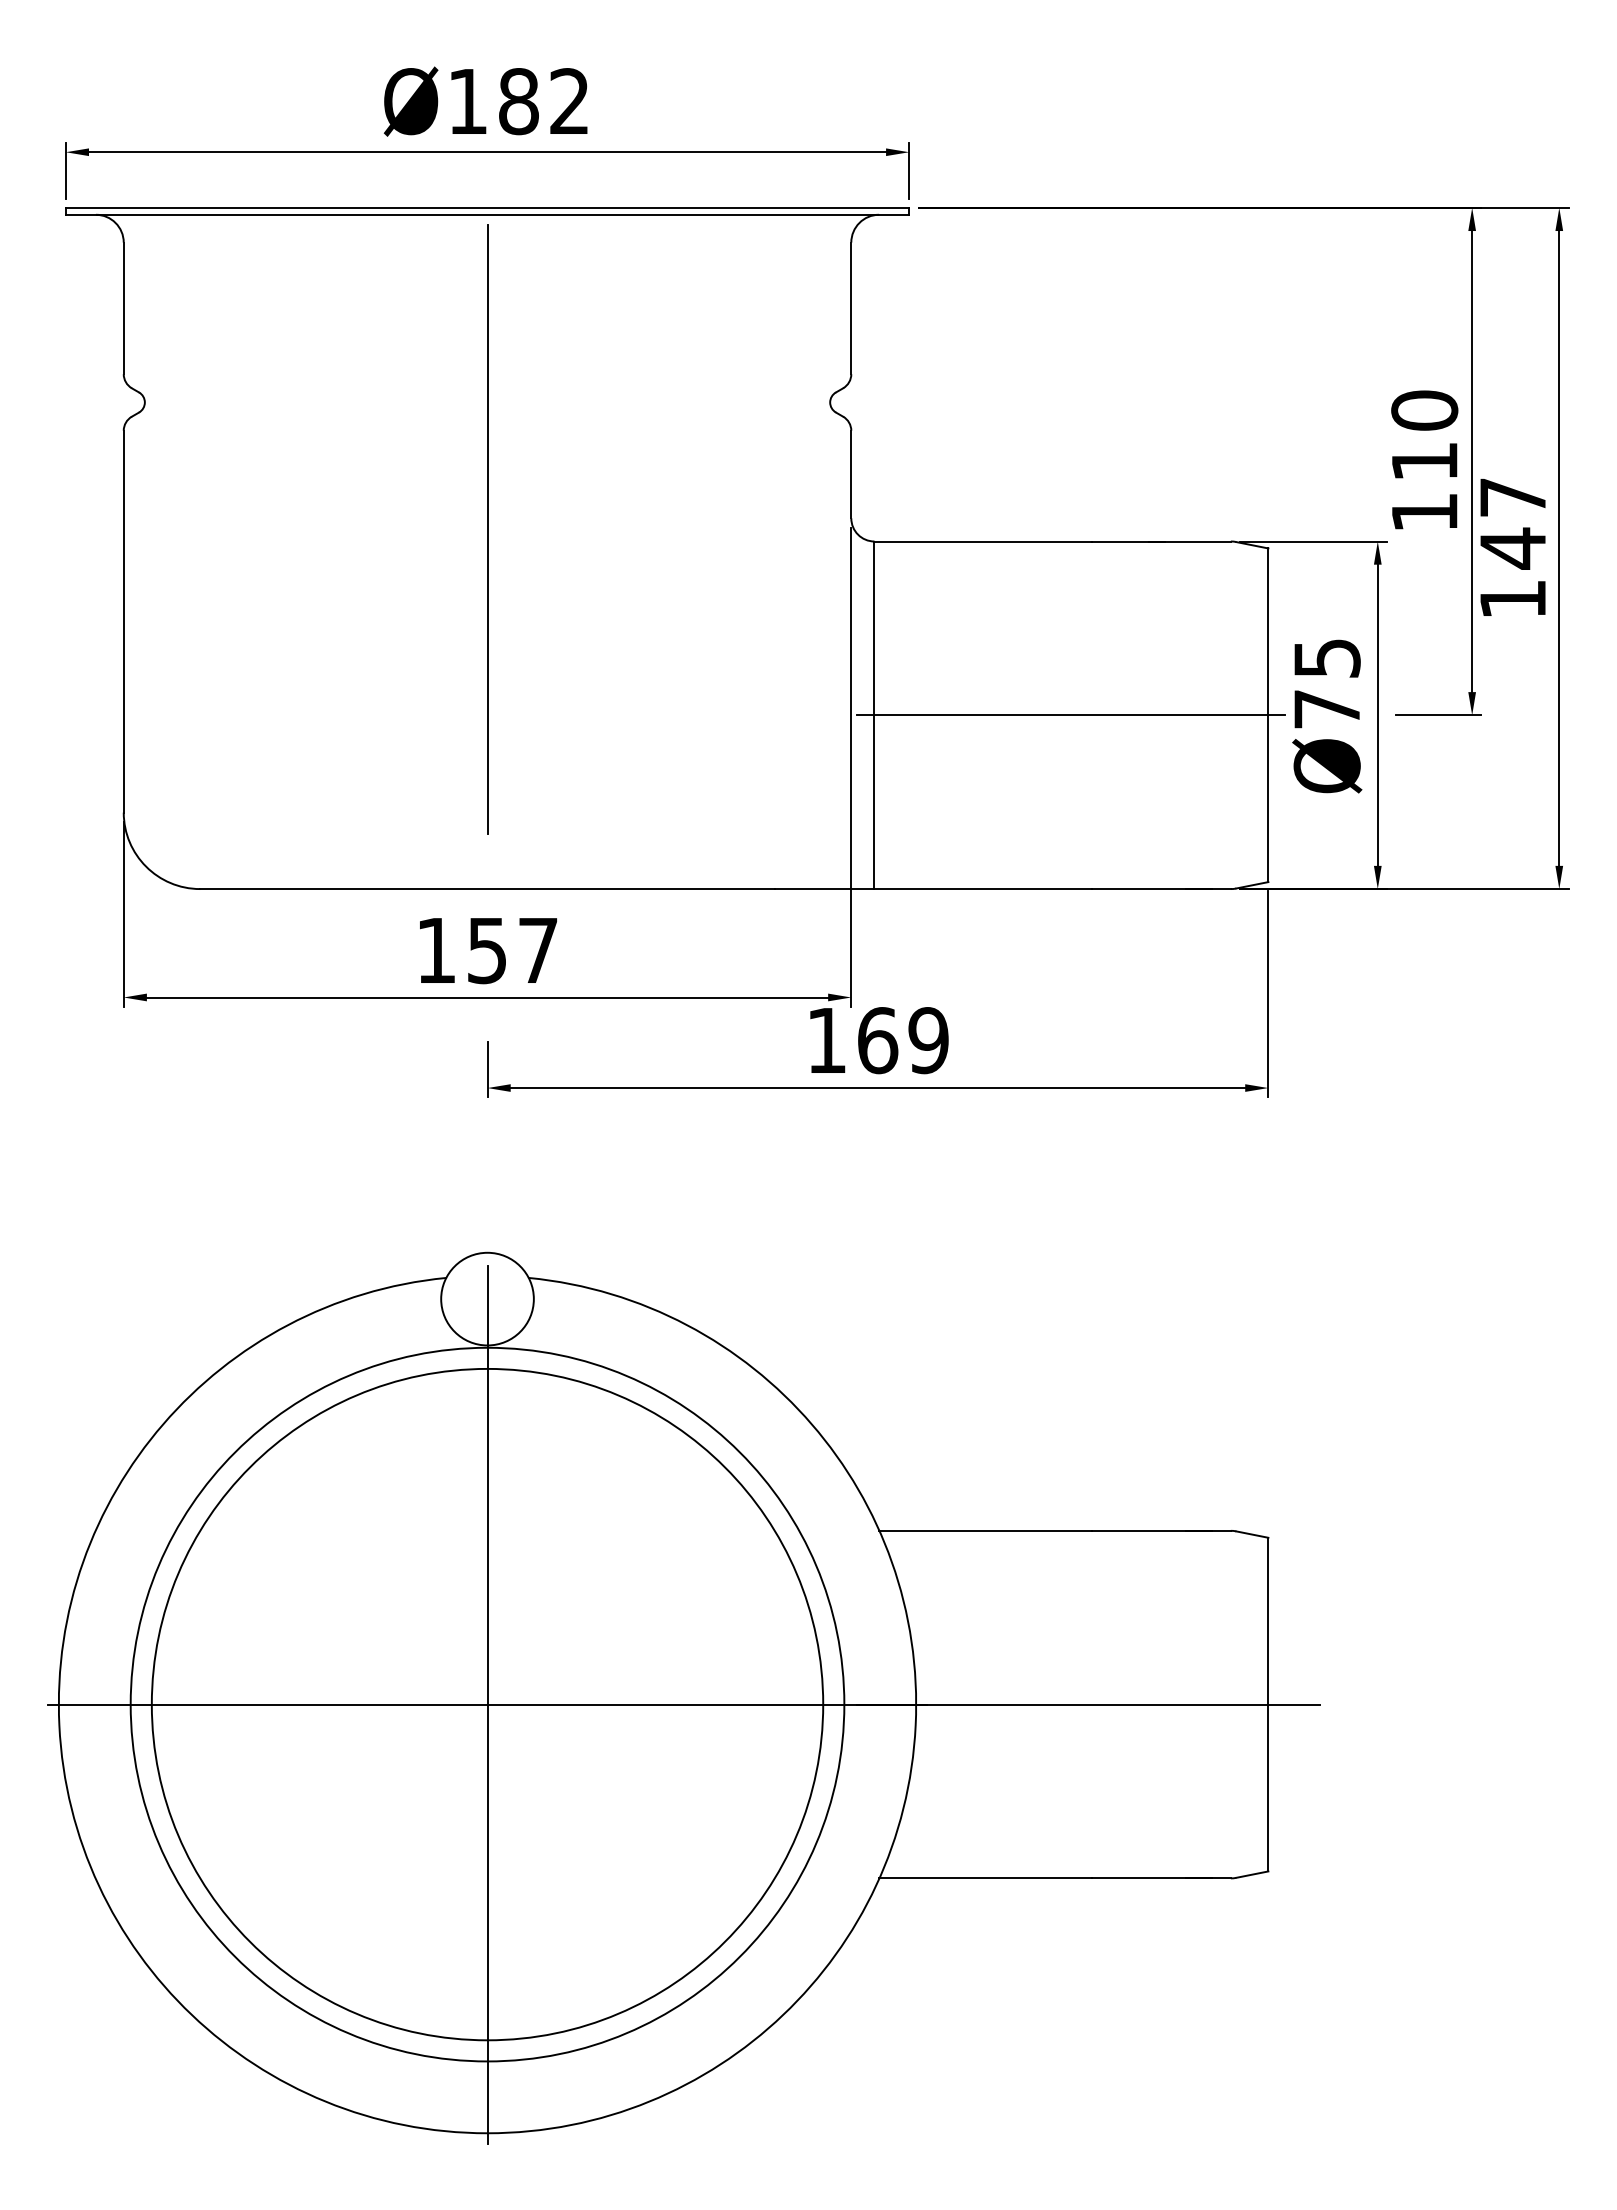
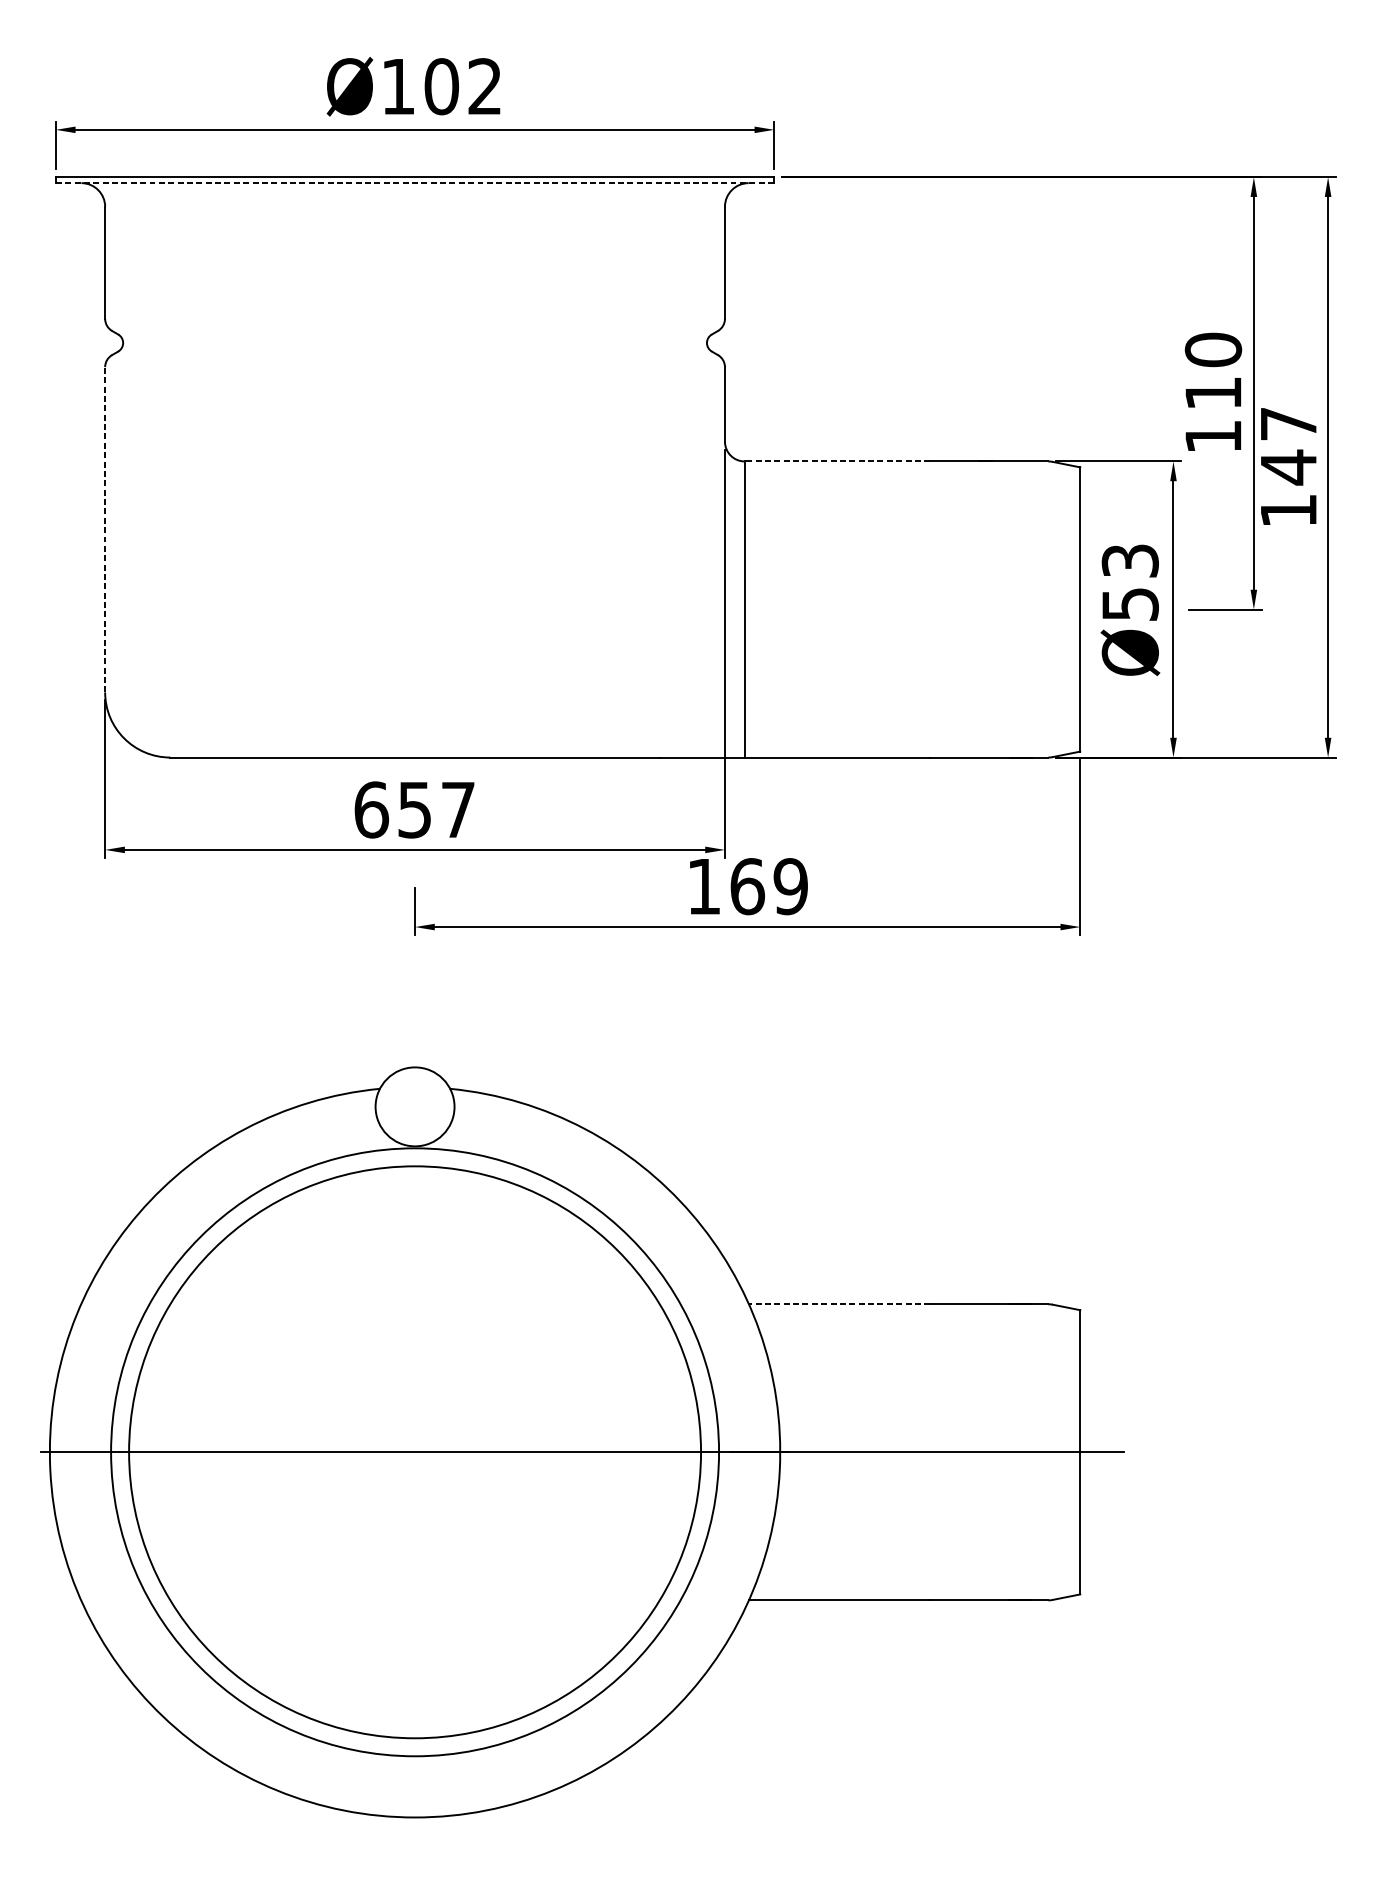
text: (518, 101) -> (441, 86), Ø182 -> Ø102
line: (487, 214) -> (415, 182), solid -> dashed
line: (487, 529) -> (415, 451), removed
line: (983, 541) -> (837, 461), solid -> dashed
line: (123, 621) -> (104, 529), solid -> dashed
text: (1326, 683) -> (1129, 582), Ø75 -> Ø53
line: (1070, 715) -> (911, 609), removed
text: (436, 950) -> (371, 809), 157 -> 657
line: (985, 1530) -> (839, 1303), solid -> dashed
line: (487, 1704) -> (415, 1452), removed

